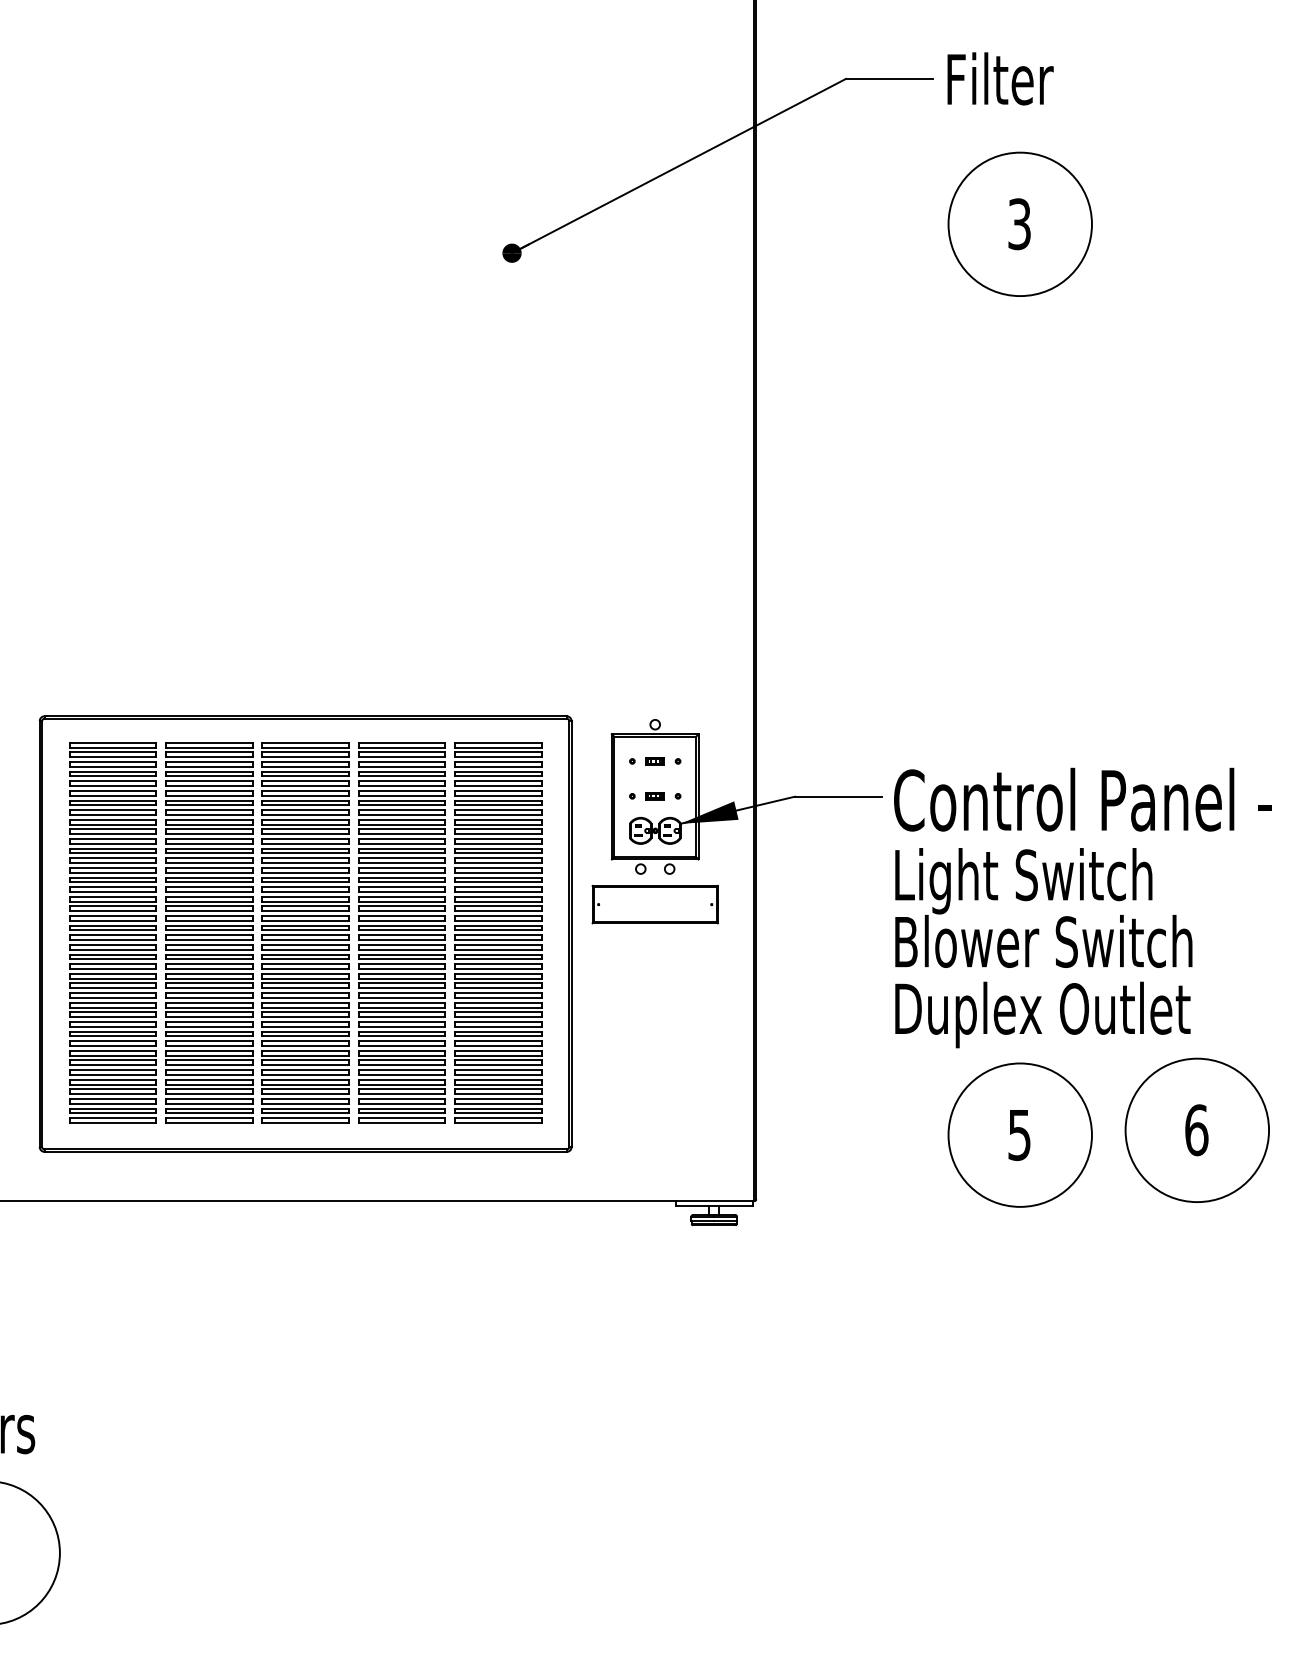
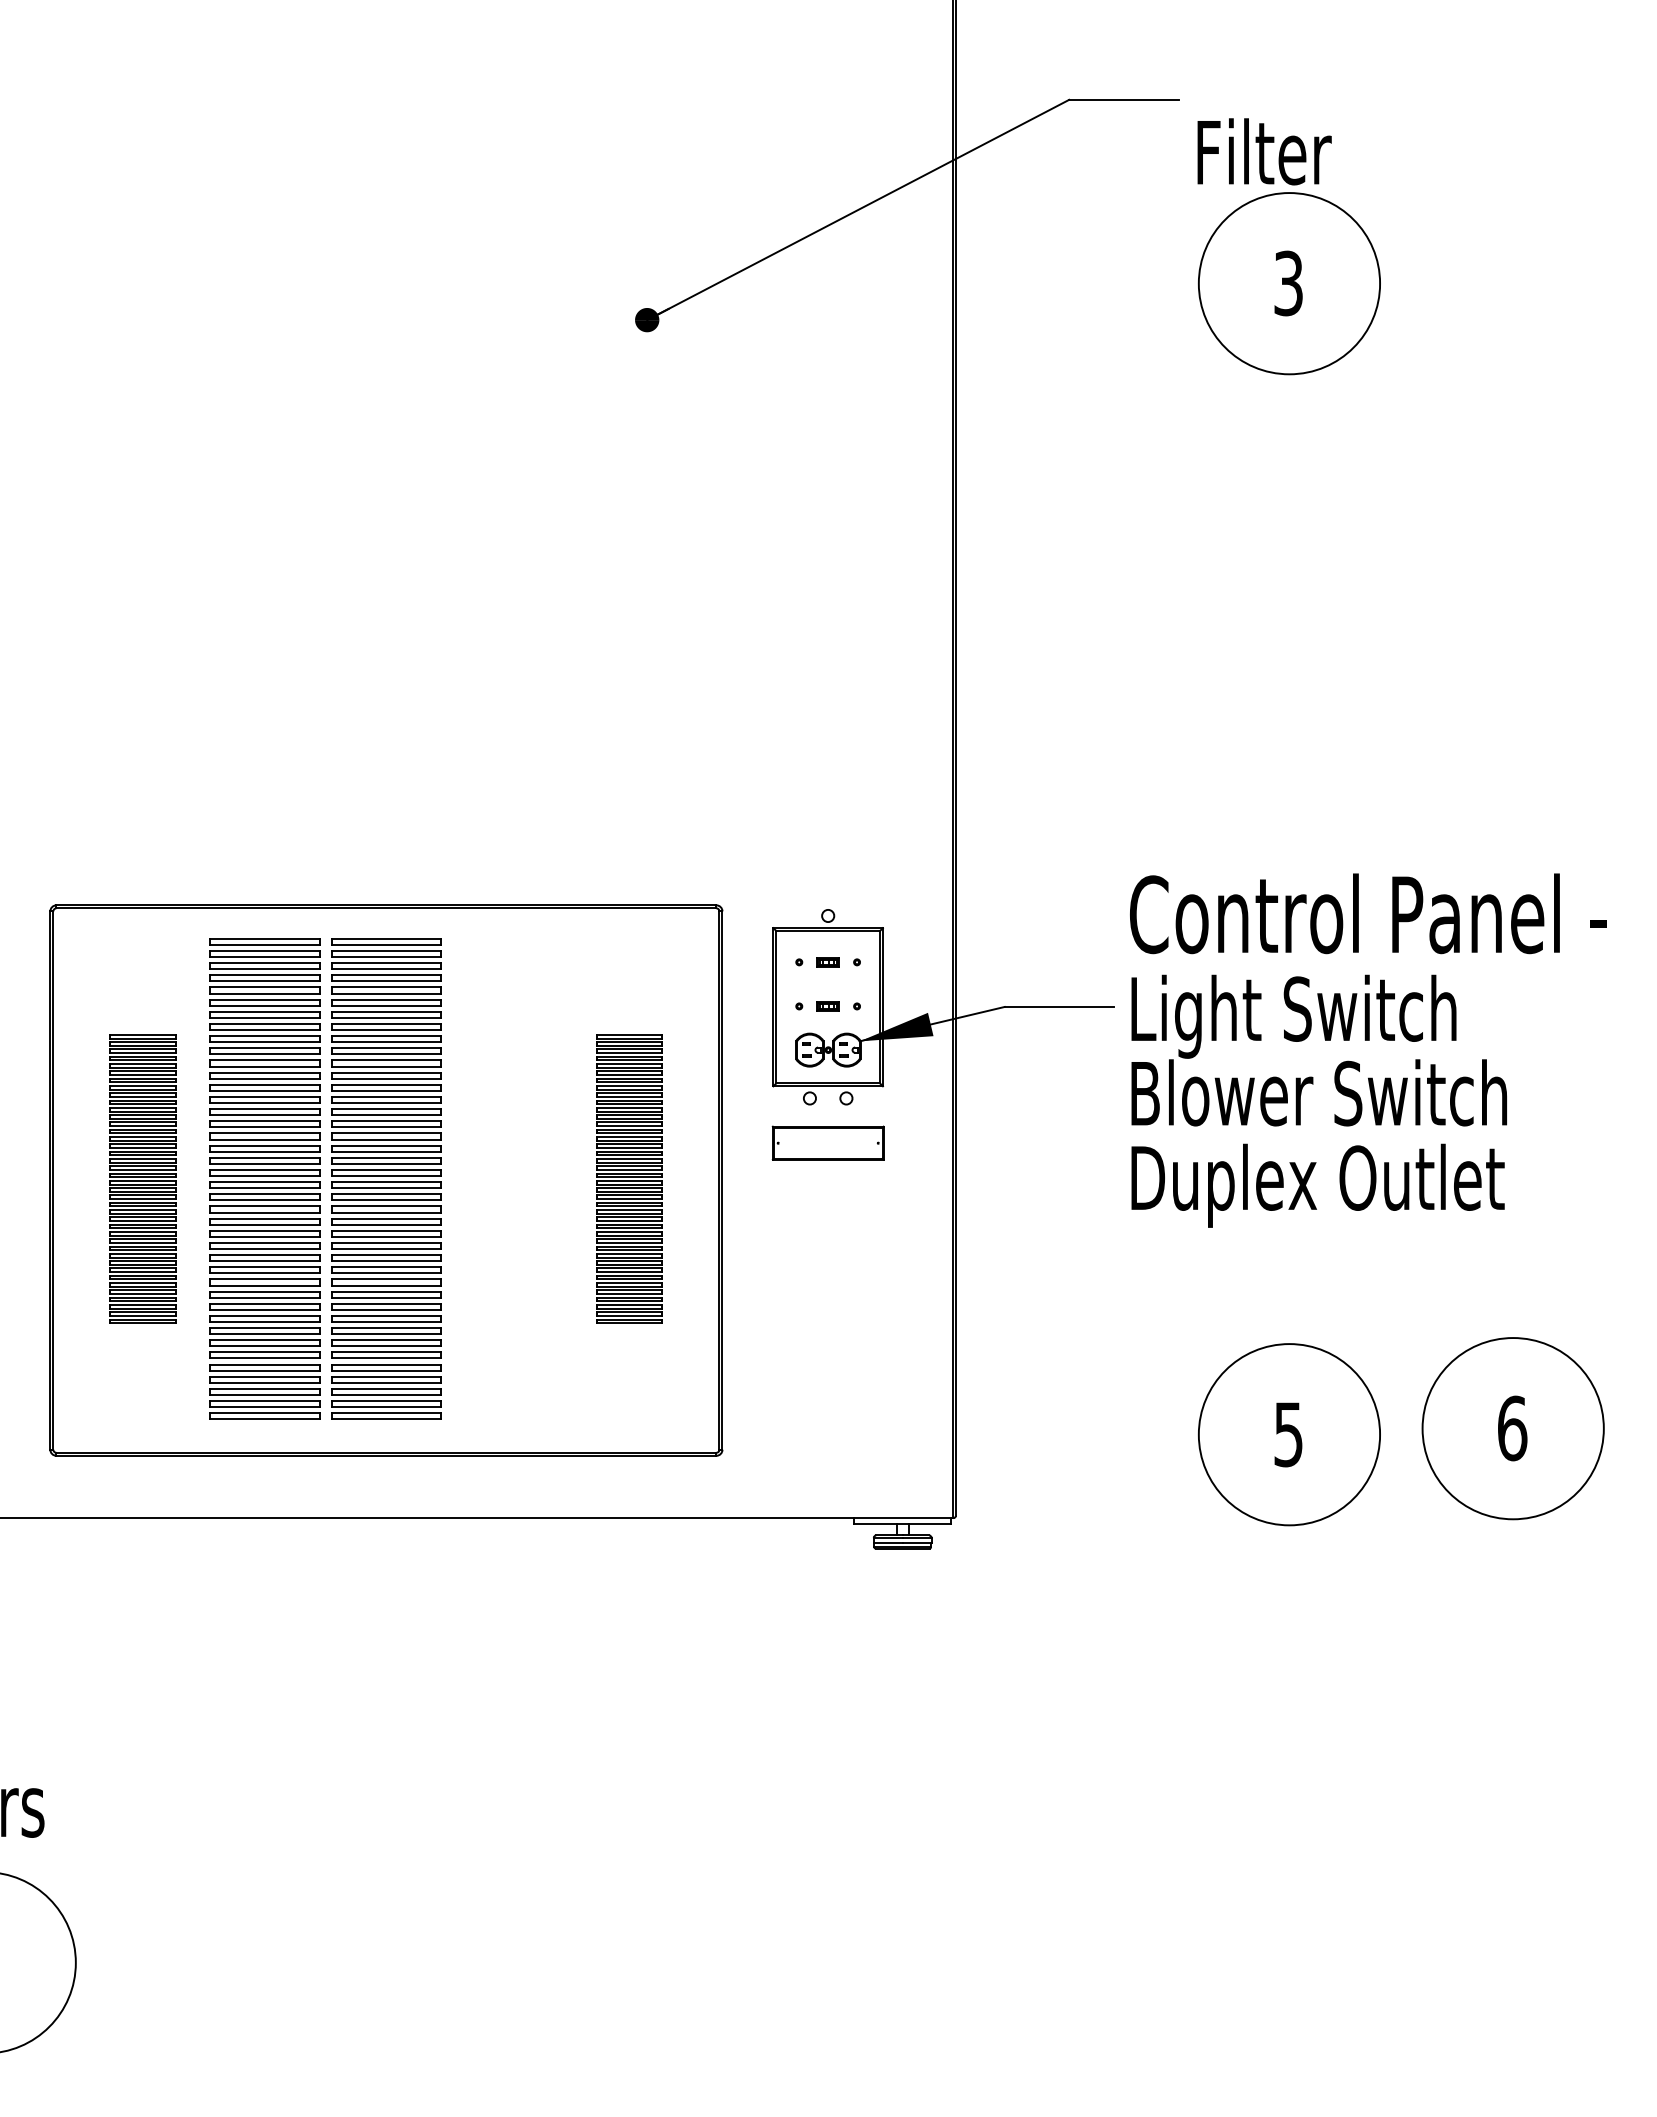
text: (1000, 78) -> (1264, 151), moved
part: (655, 903) -> (828, 1142), size x0.7
text: (1082, 907) -> (1368, 1050), moved
part: (112, 932) -> (142, 1178), size x0.6
part: (401, 932) -> (507, 1178), removed
part: (498, 932) -> (629, 1178), size x0.6

